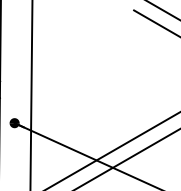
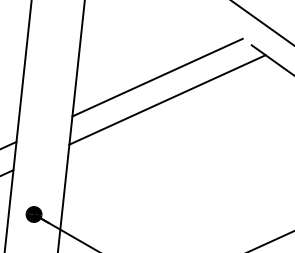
line: (79, 34) -> (156, 76), added
line: (86, 47) -> (166, 99), added

